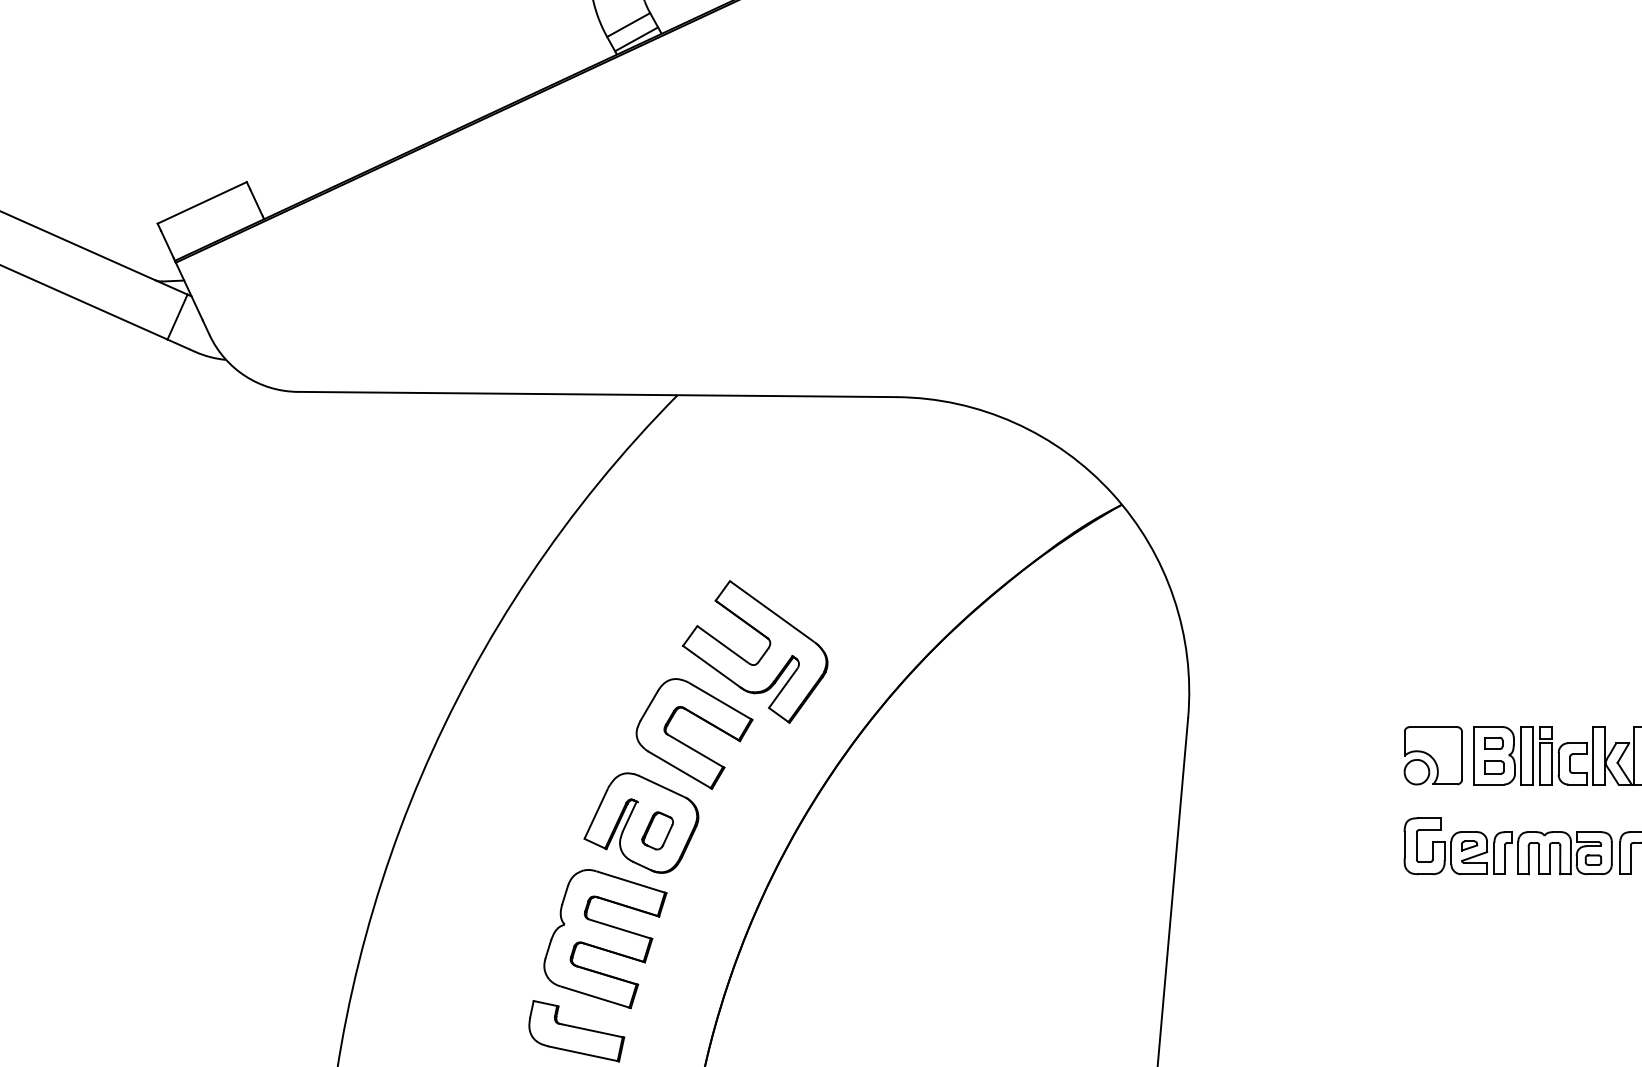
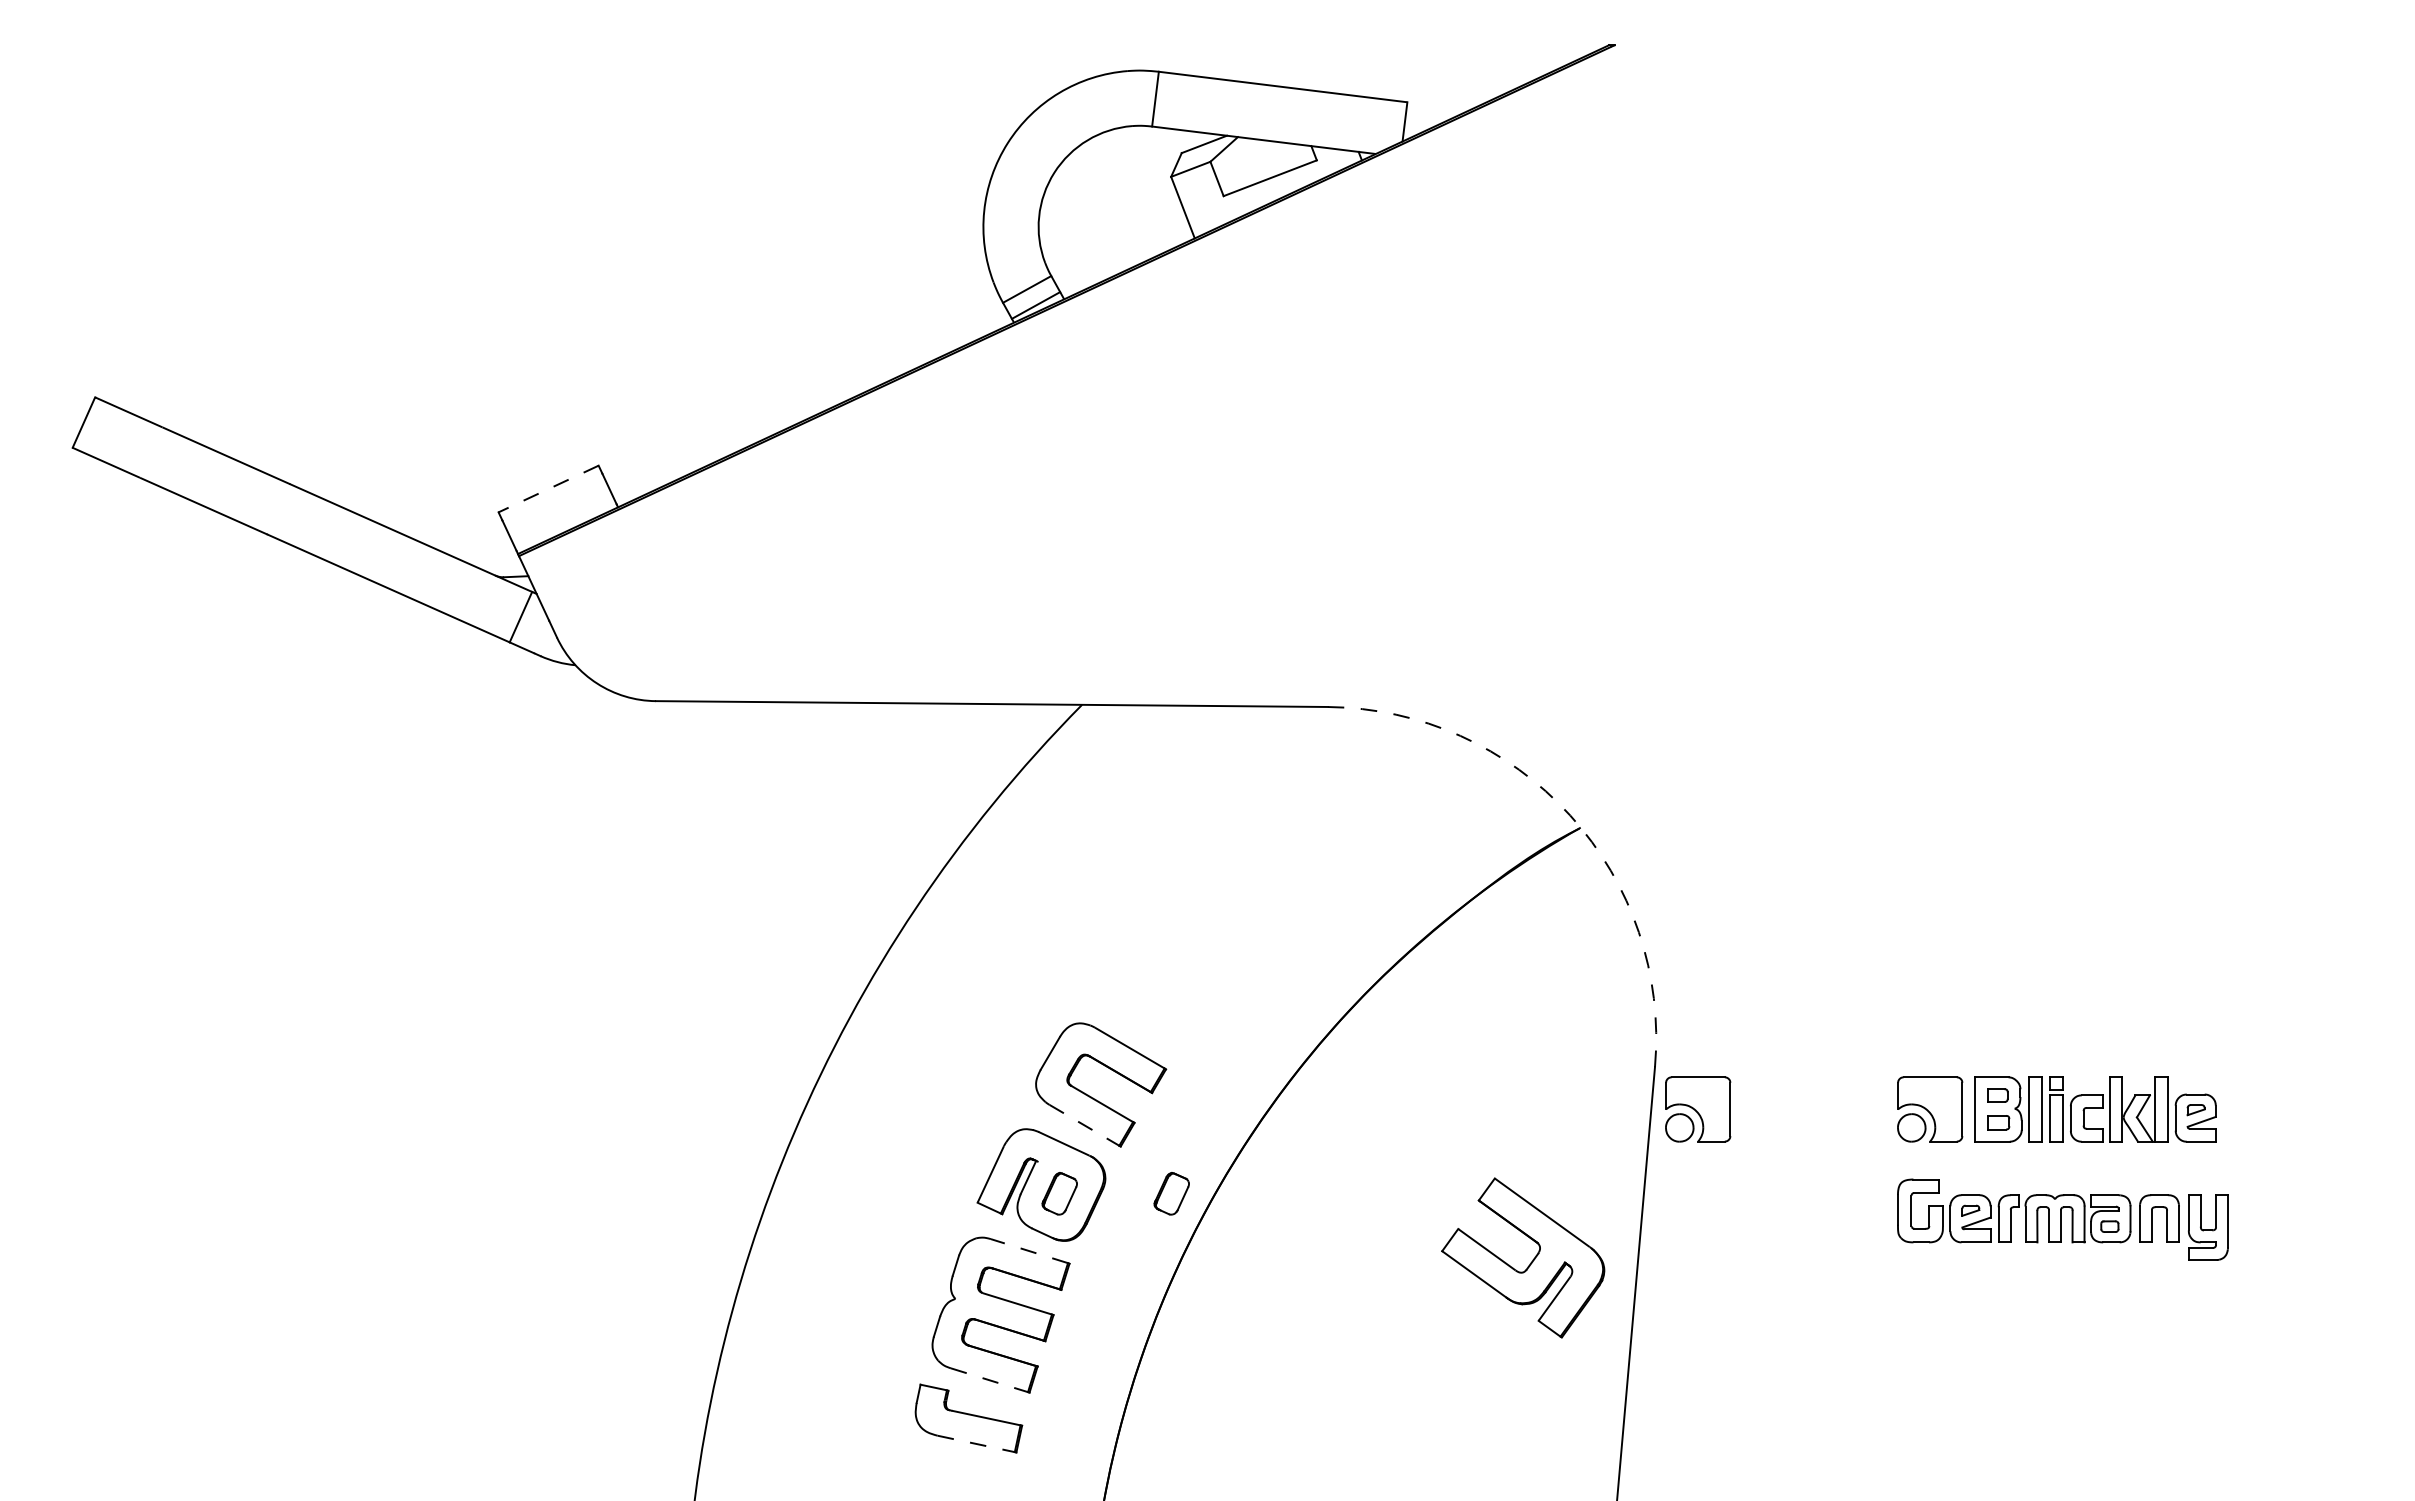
line: (202, 203) -> (548, 489), solid -> dashed
arc: (1112, 493) -> (1570, 815), solid -> dashed
part: (761, 655) -> (1530, 1262), moved
part: (1226, 755) -> (1698, 1109), added
line: (679, 770) -> (1084, 1125), solid -> dashed
part: (757, 830) -> (1171, 1193), added
line: (630, 882) -> (1029, 1251), solid -> dashed
line: (595, 997) -> (989, 1380), solid -> dashed
line: (583, 1054) -> (976, 1444), solid -> dashed

